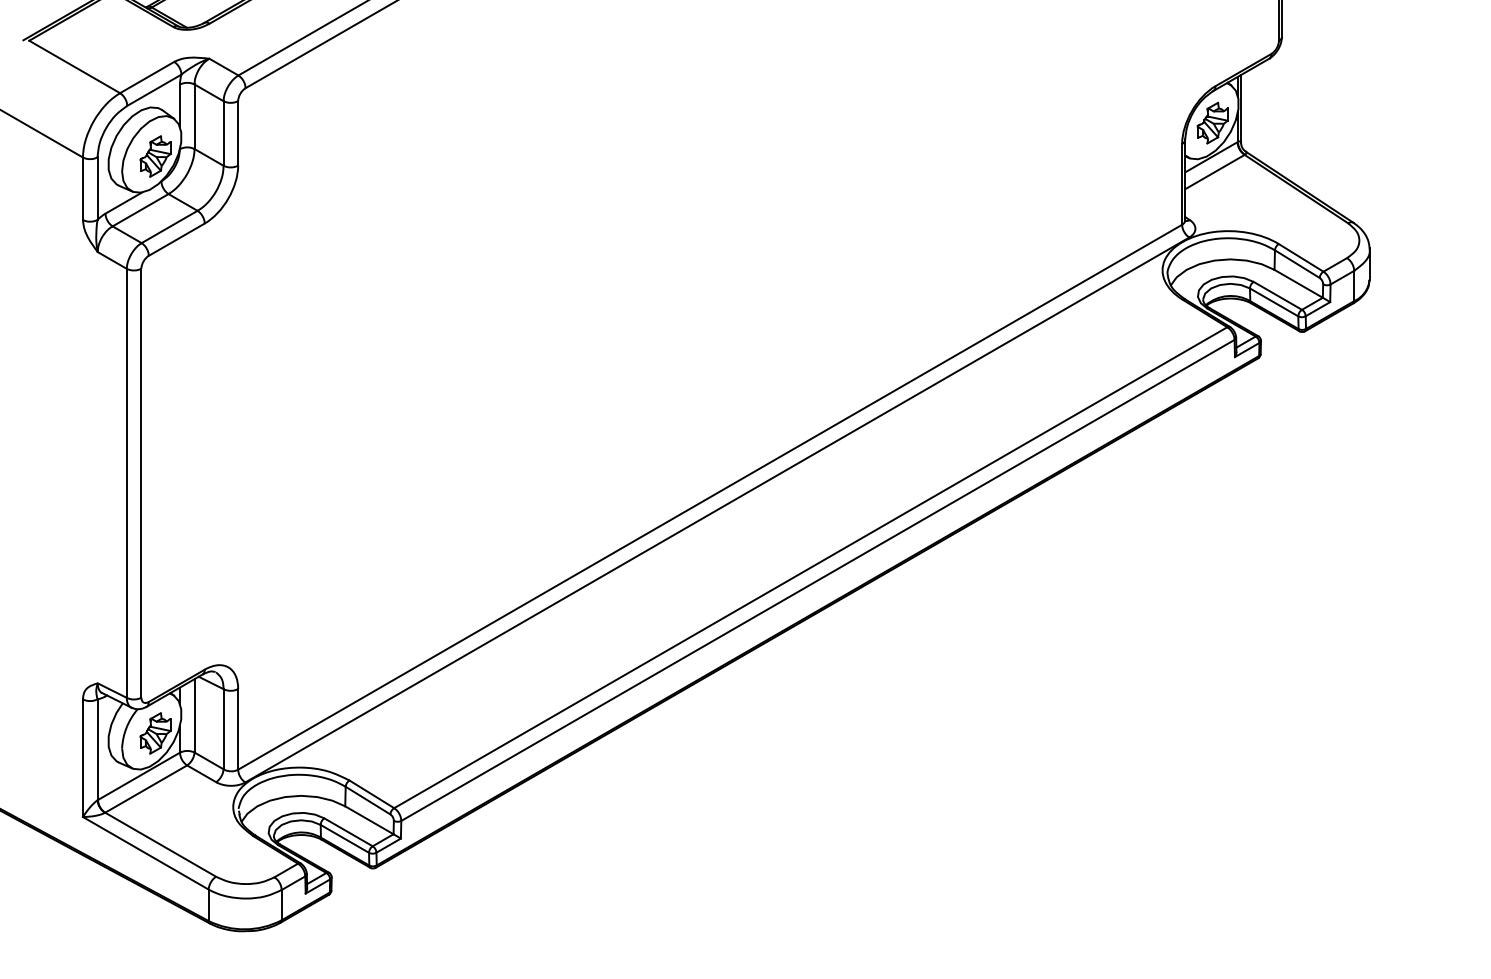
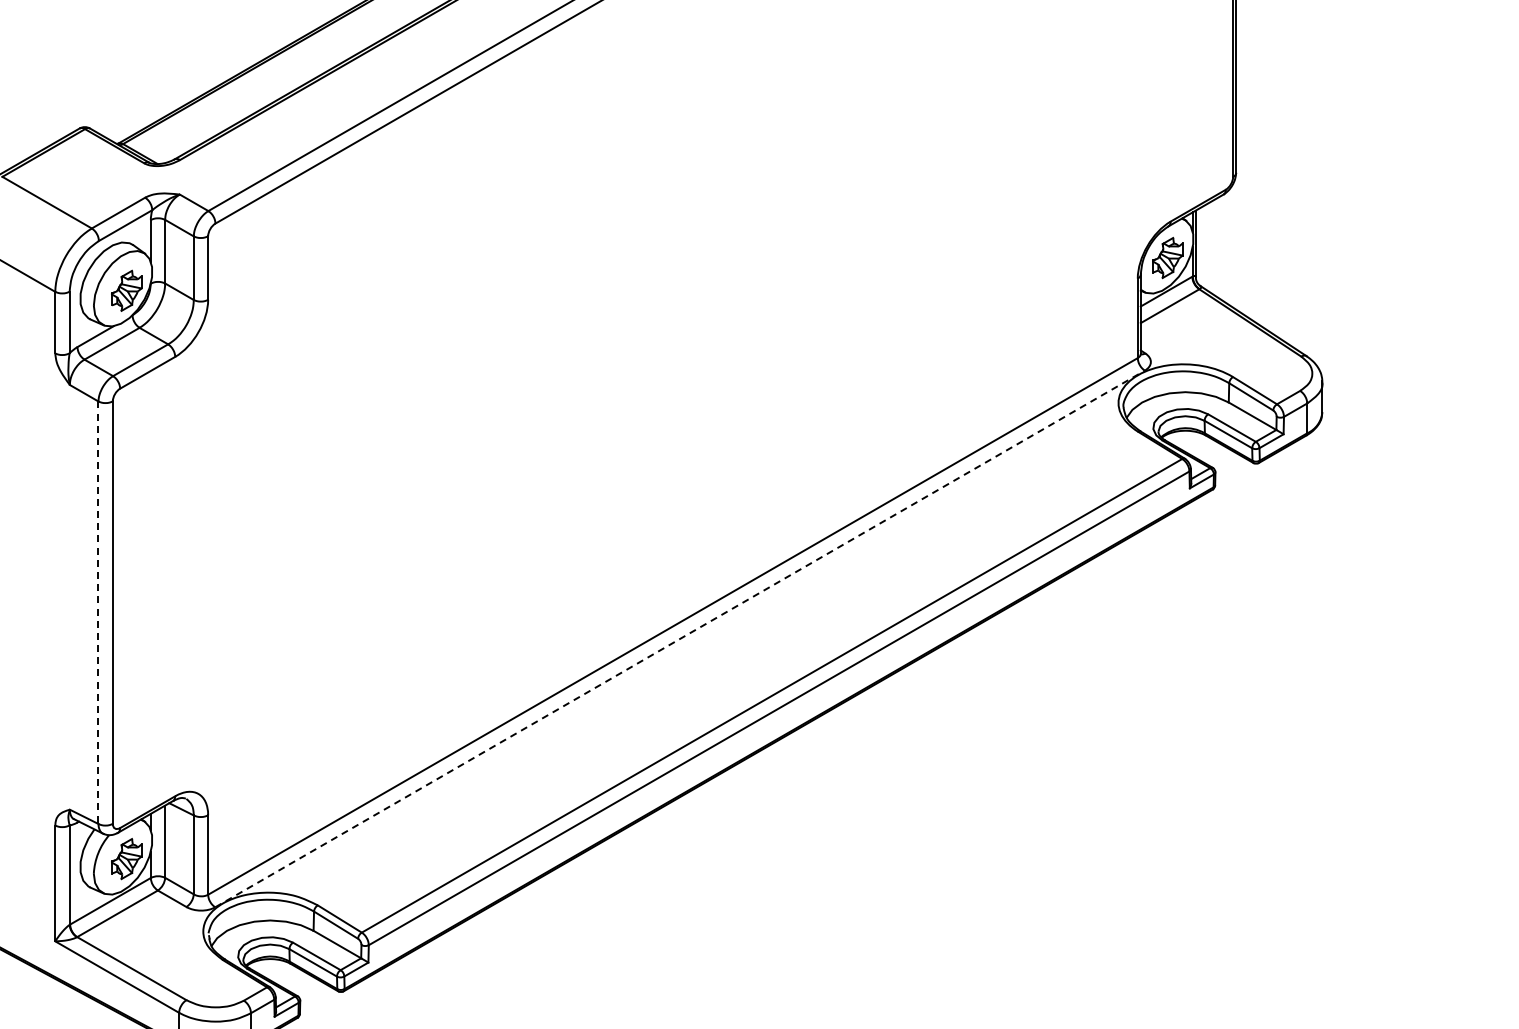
line: (126, 484) -> (98, 613), solid -> dashed
line: (717, 509) -> (680, 638), solid -> dashed

